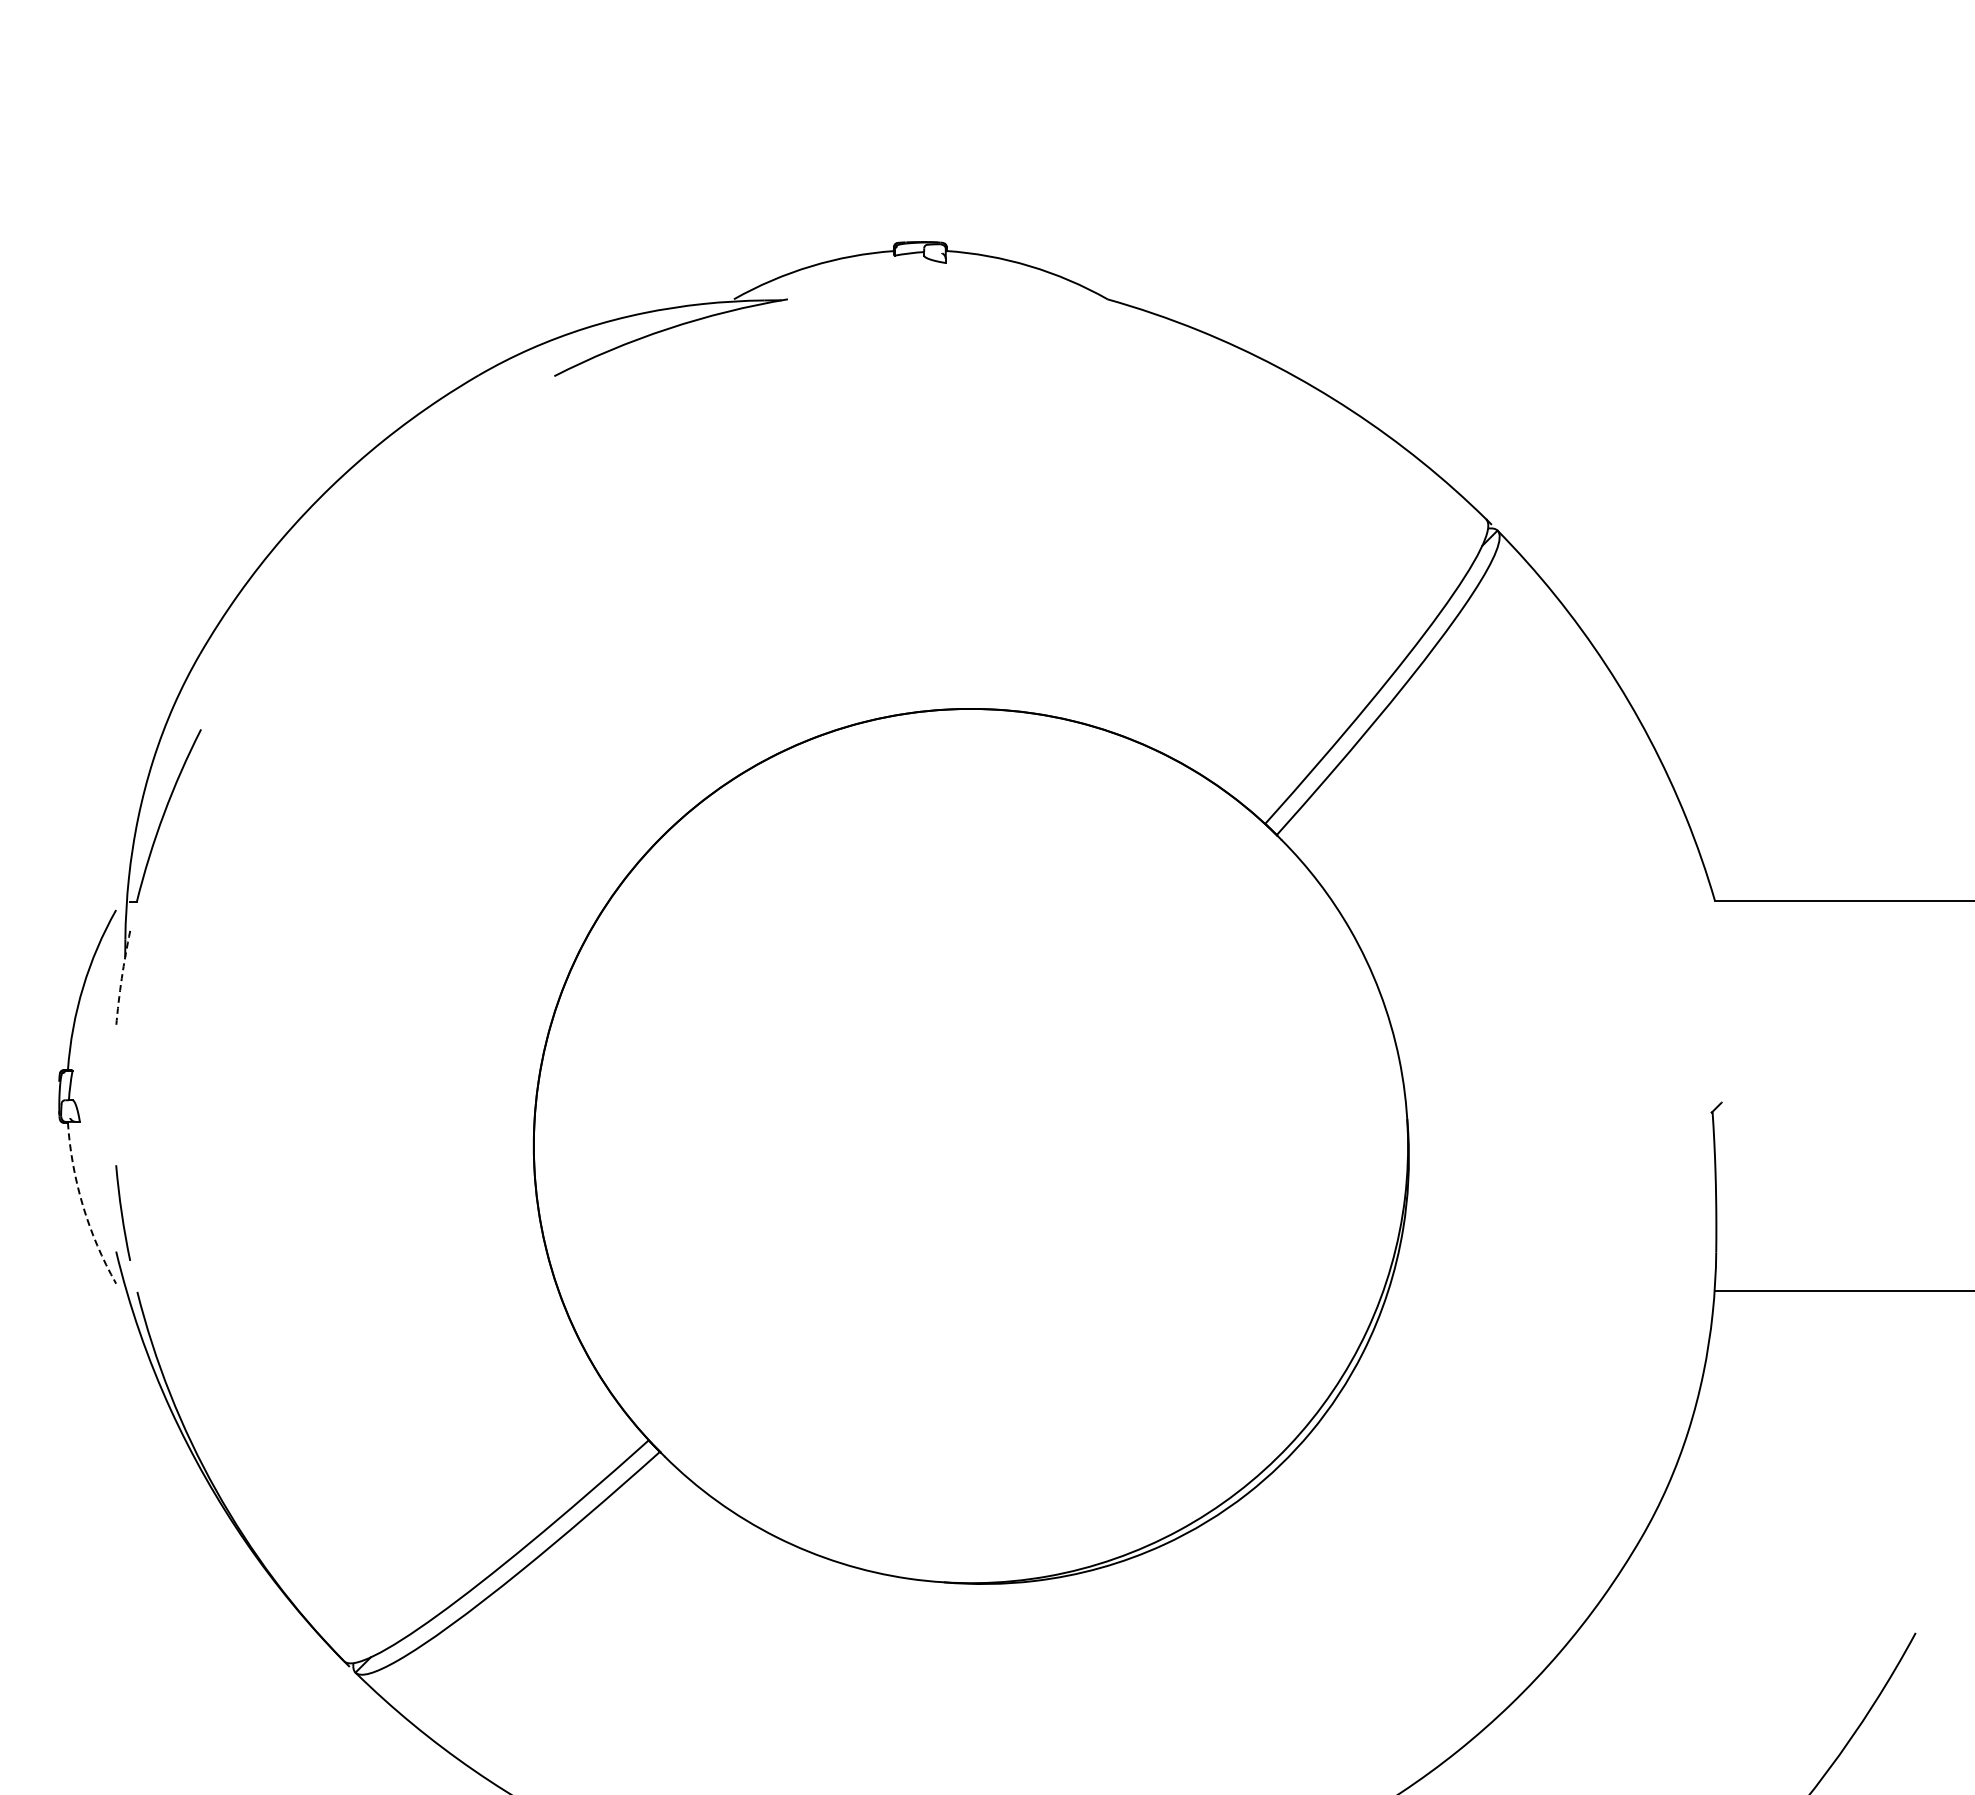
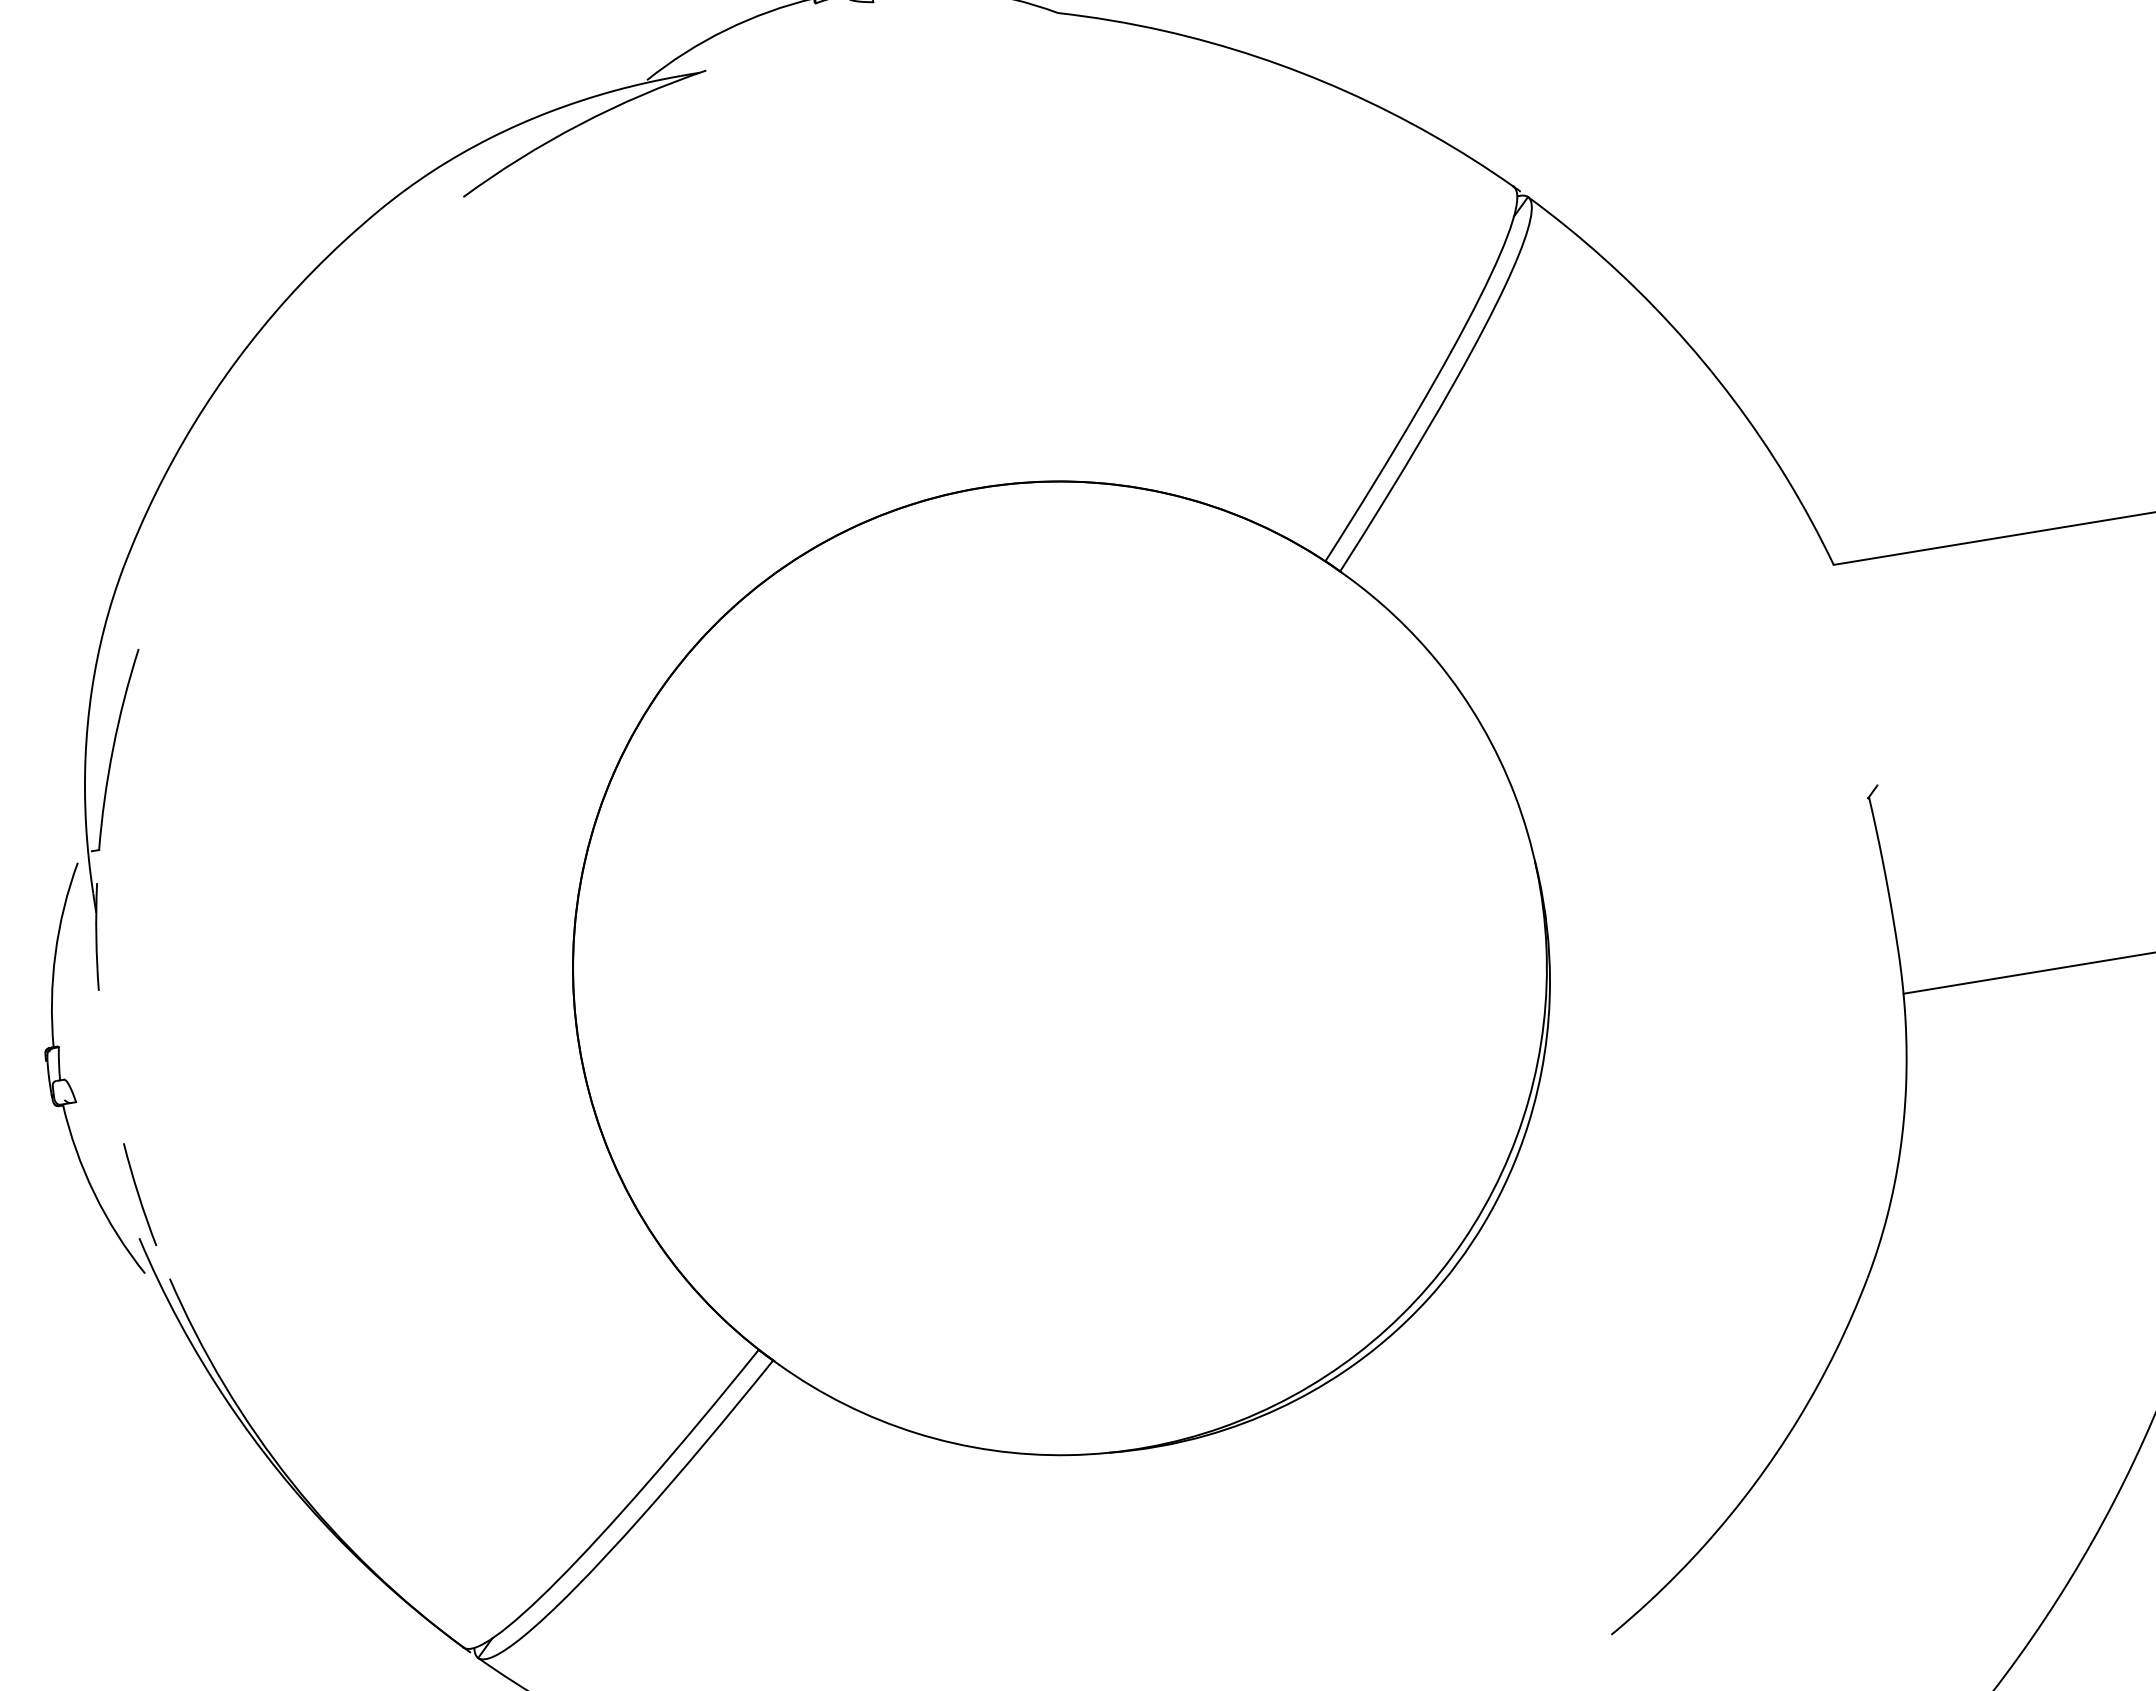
arc: (121, 978) -> (96, 937), dashed -> solid
arc: (82, 1205) -> (94, 1193), dashed -> solid

